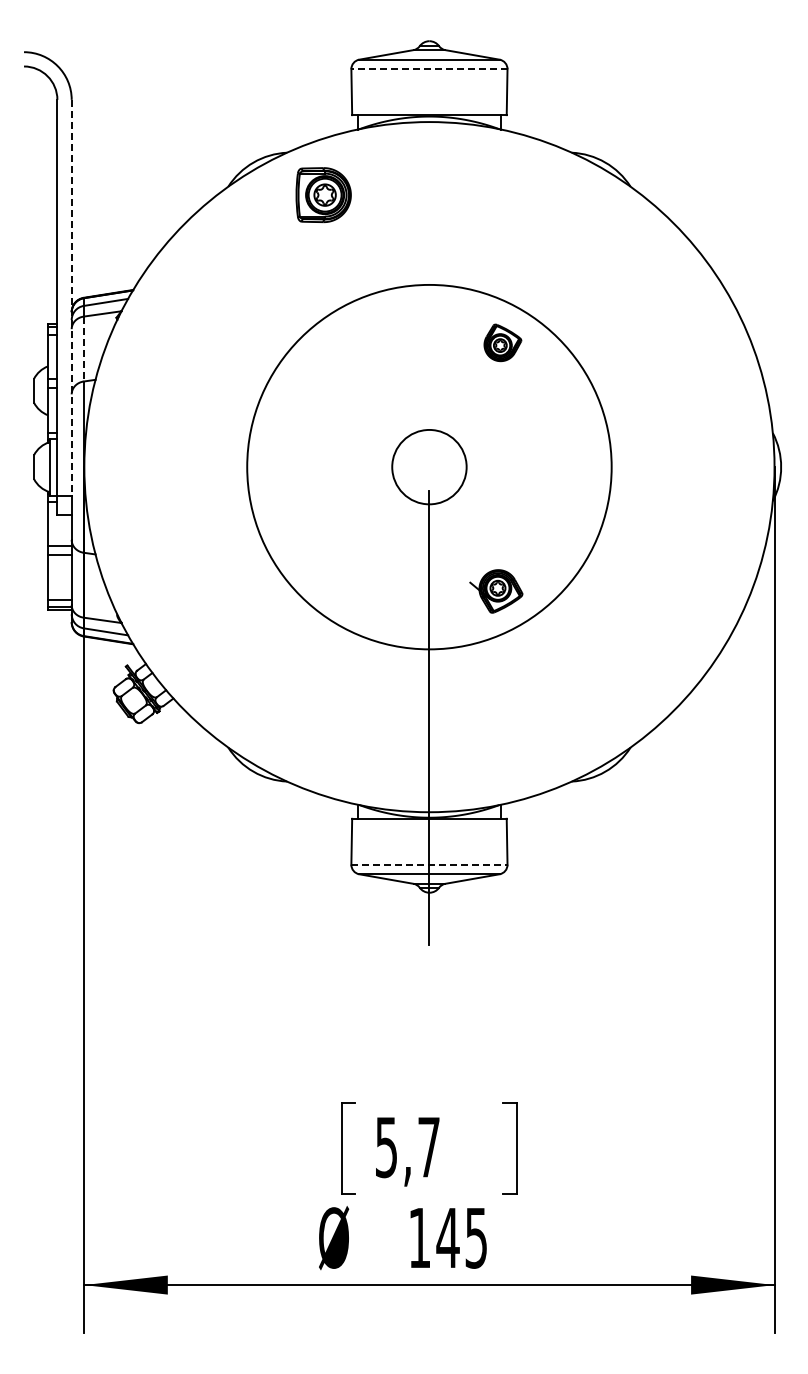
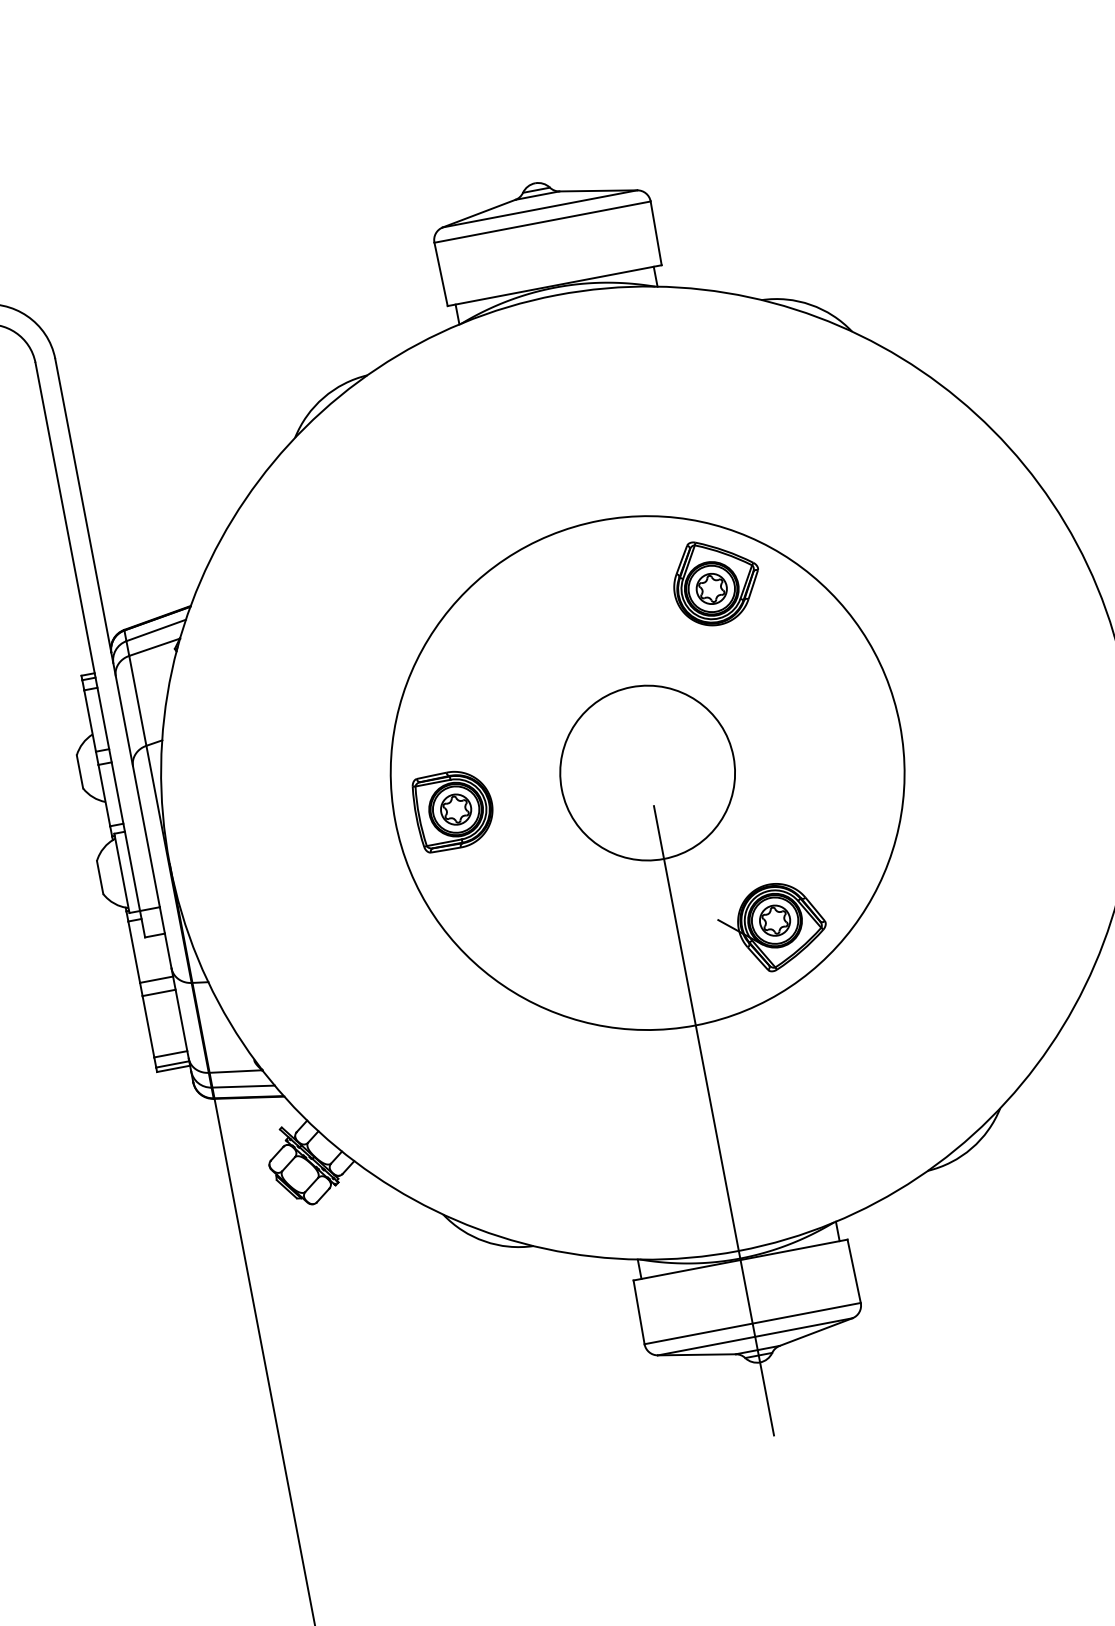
line: (428, 69) -> (541, 222), dashed -> solid
part: (323, 195) -> (453, 810), moved
line: (71, 297) -> (107, 632), dashed -> solid
part: (502, 342) -> (715, 581), size x1.67
line: (83, 349) -> (137, 701), dashed -> solid
circle: (429, 467) -> (647, 773), size x1.67
part: (496, 591) -> (773, 927), size x1.43
line: (429, 864) -> (752, 1323), dashed -> solid

